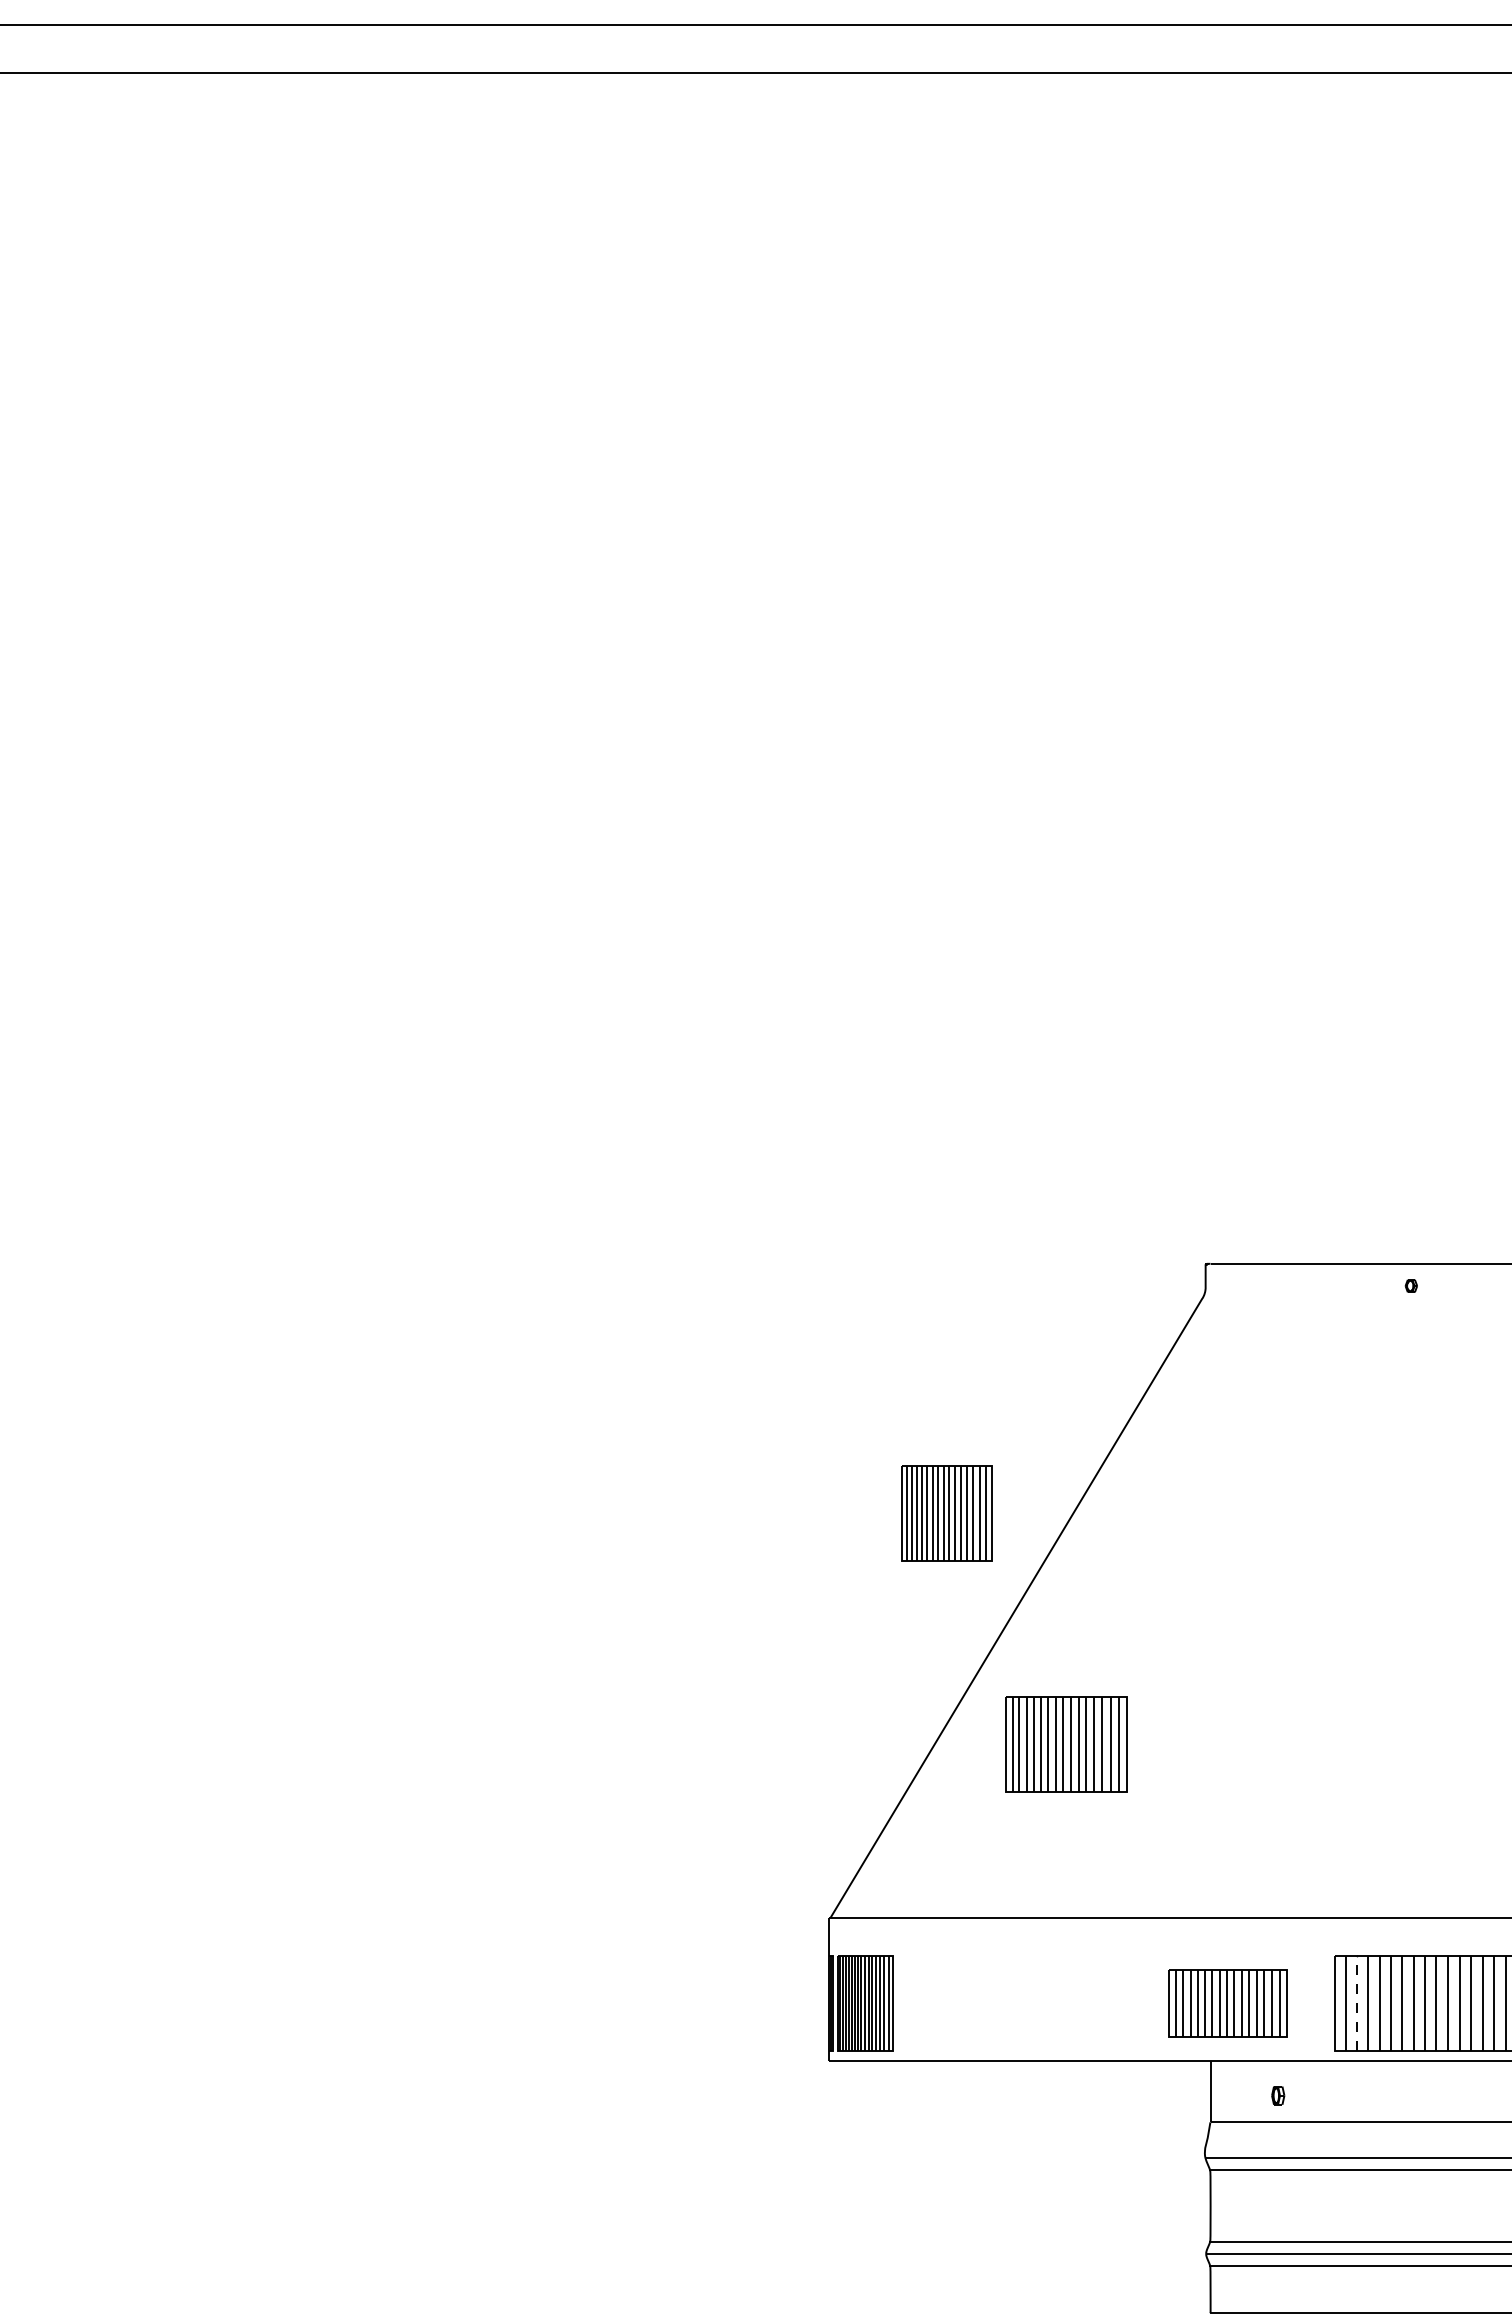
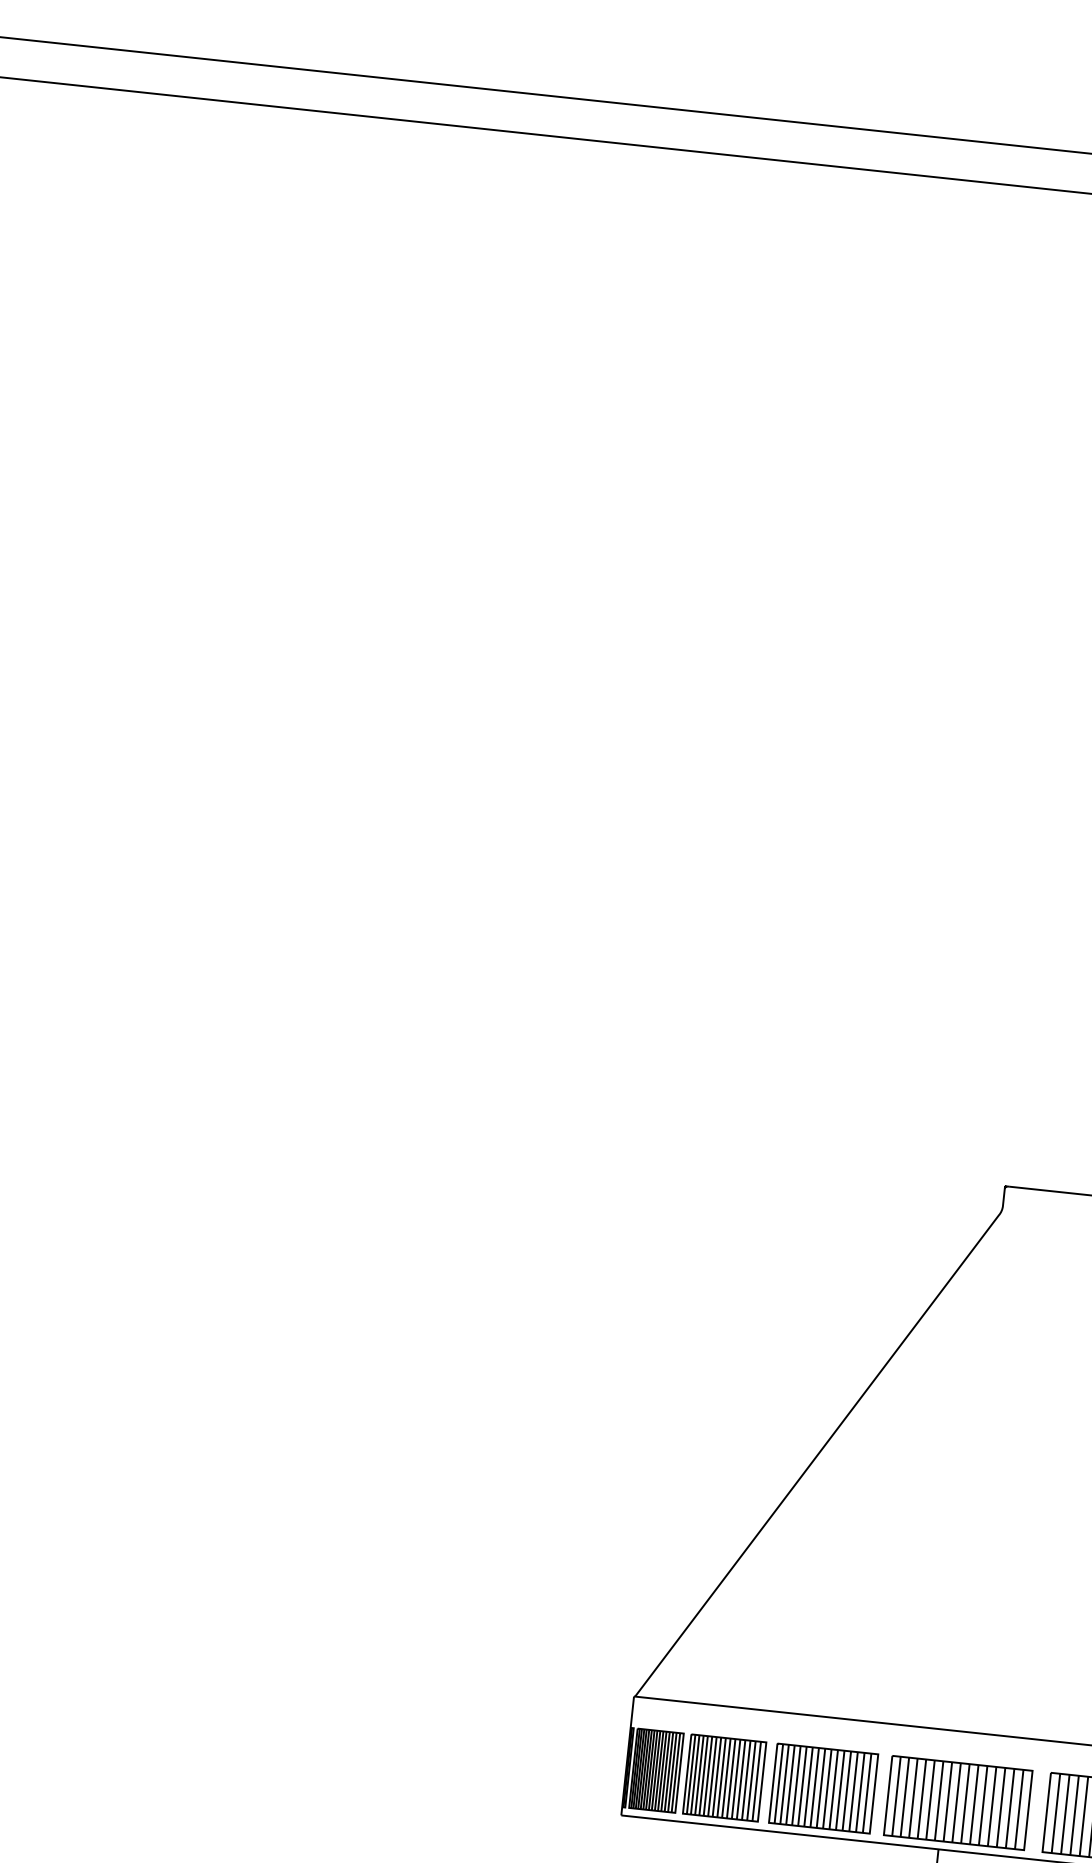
part: (946, 1513) -> (723, 1778), moved
part: (1066, 1744) -> (823, 1788), moved
part: (1228, 2003) -> (958, 1803), size x1.43
line: (1357, 2003) -> (1065, 1814), dashed -> solid

